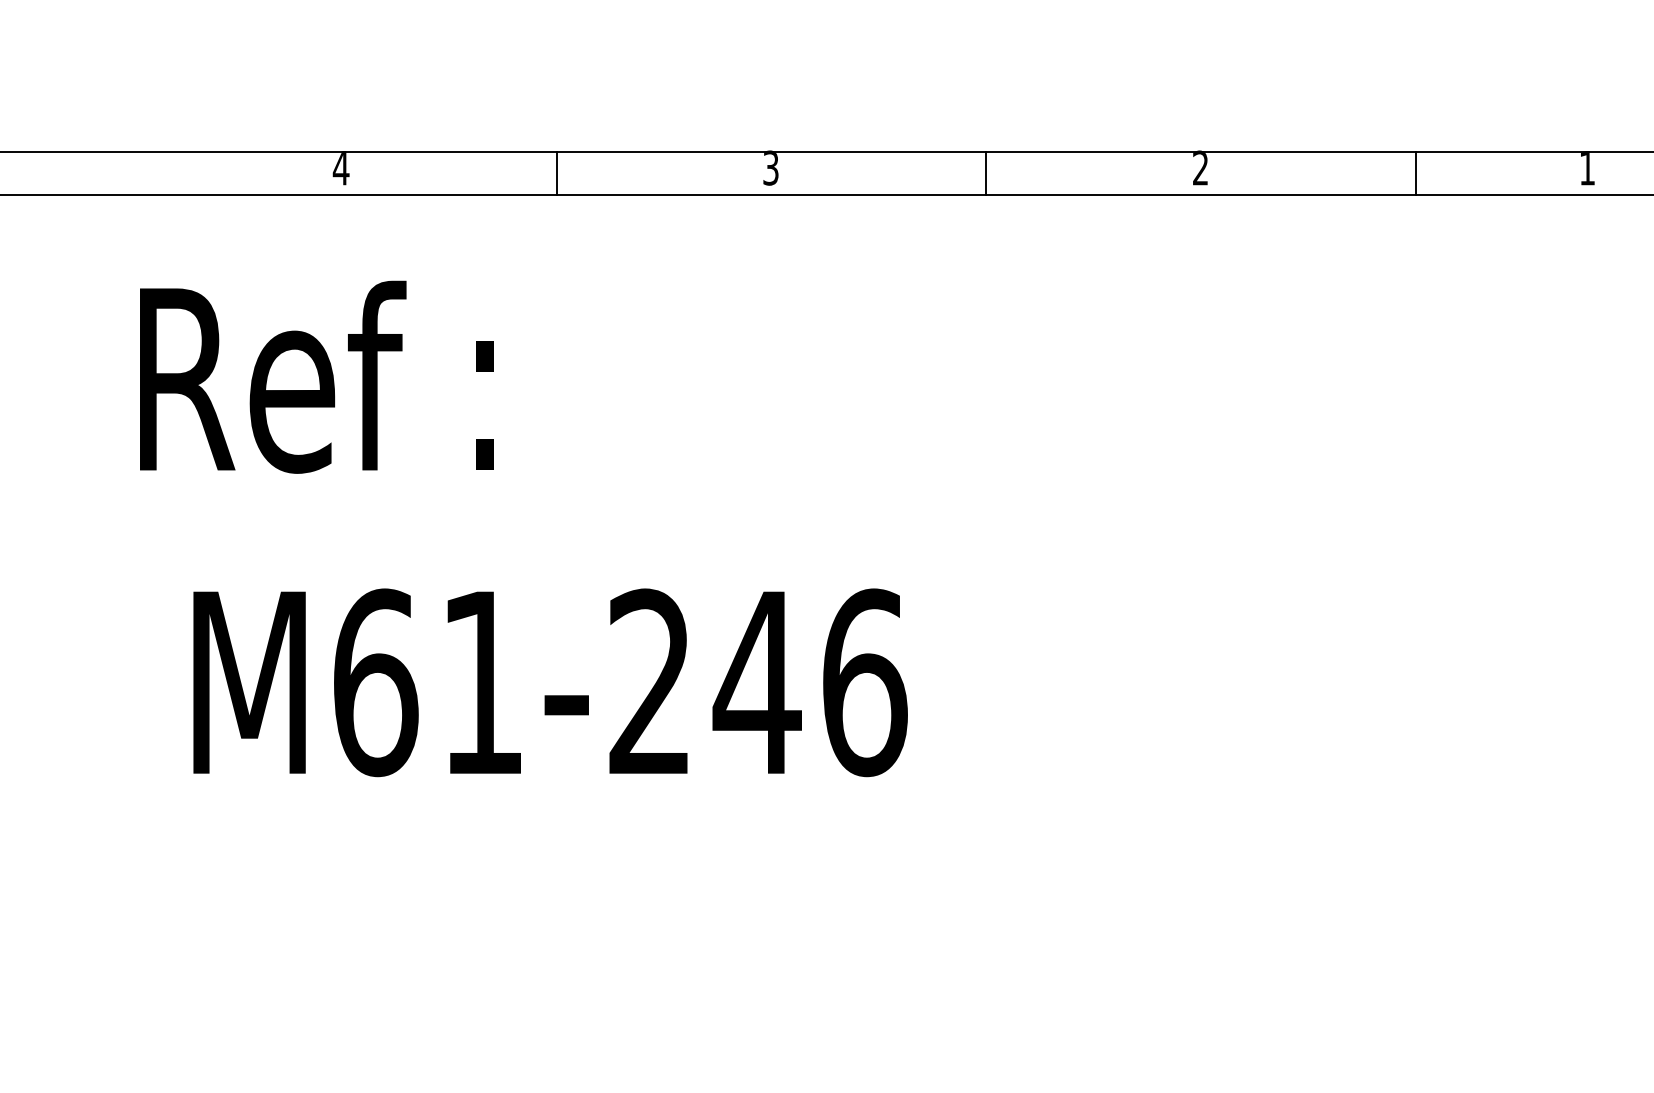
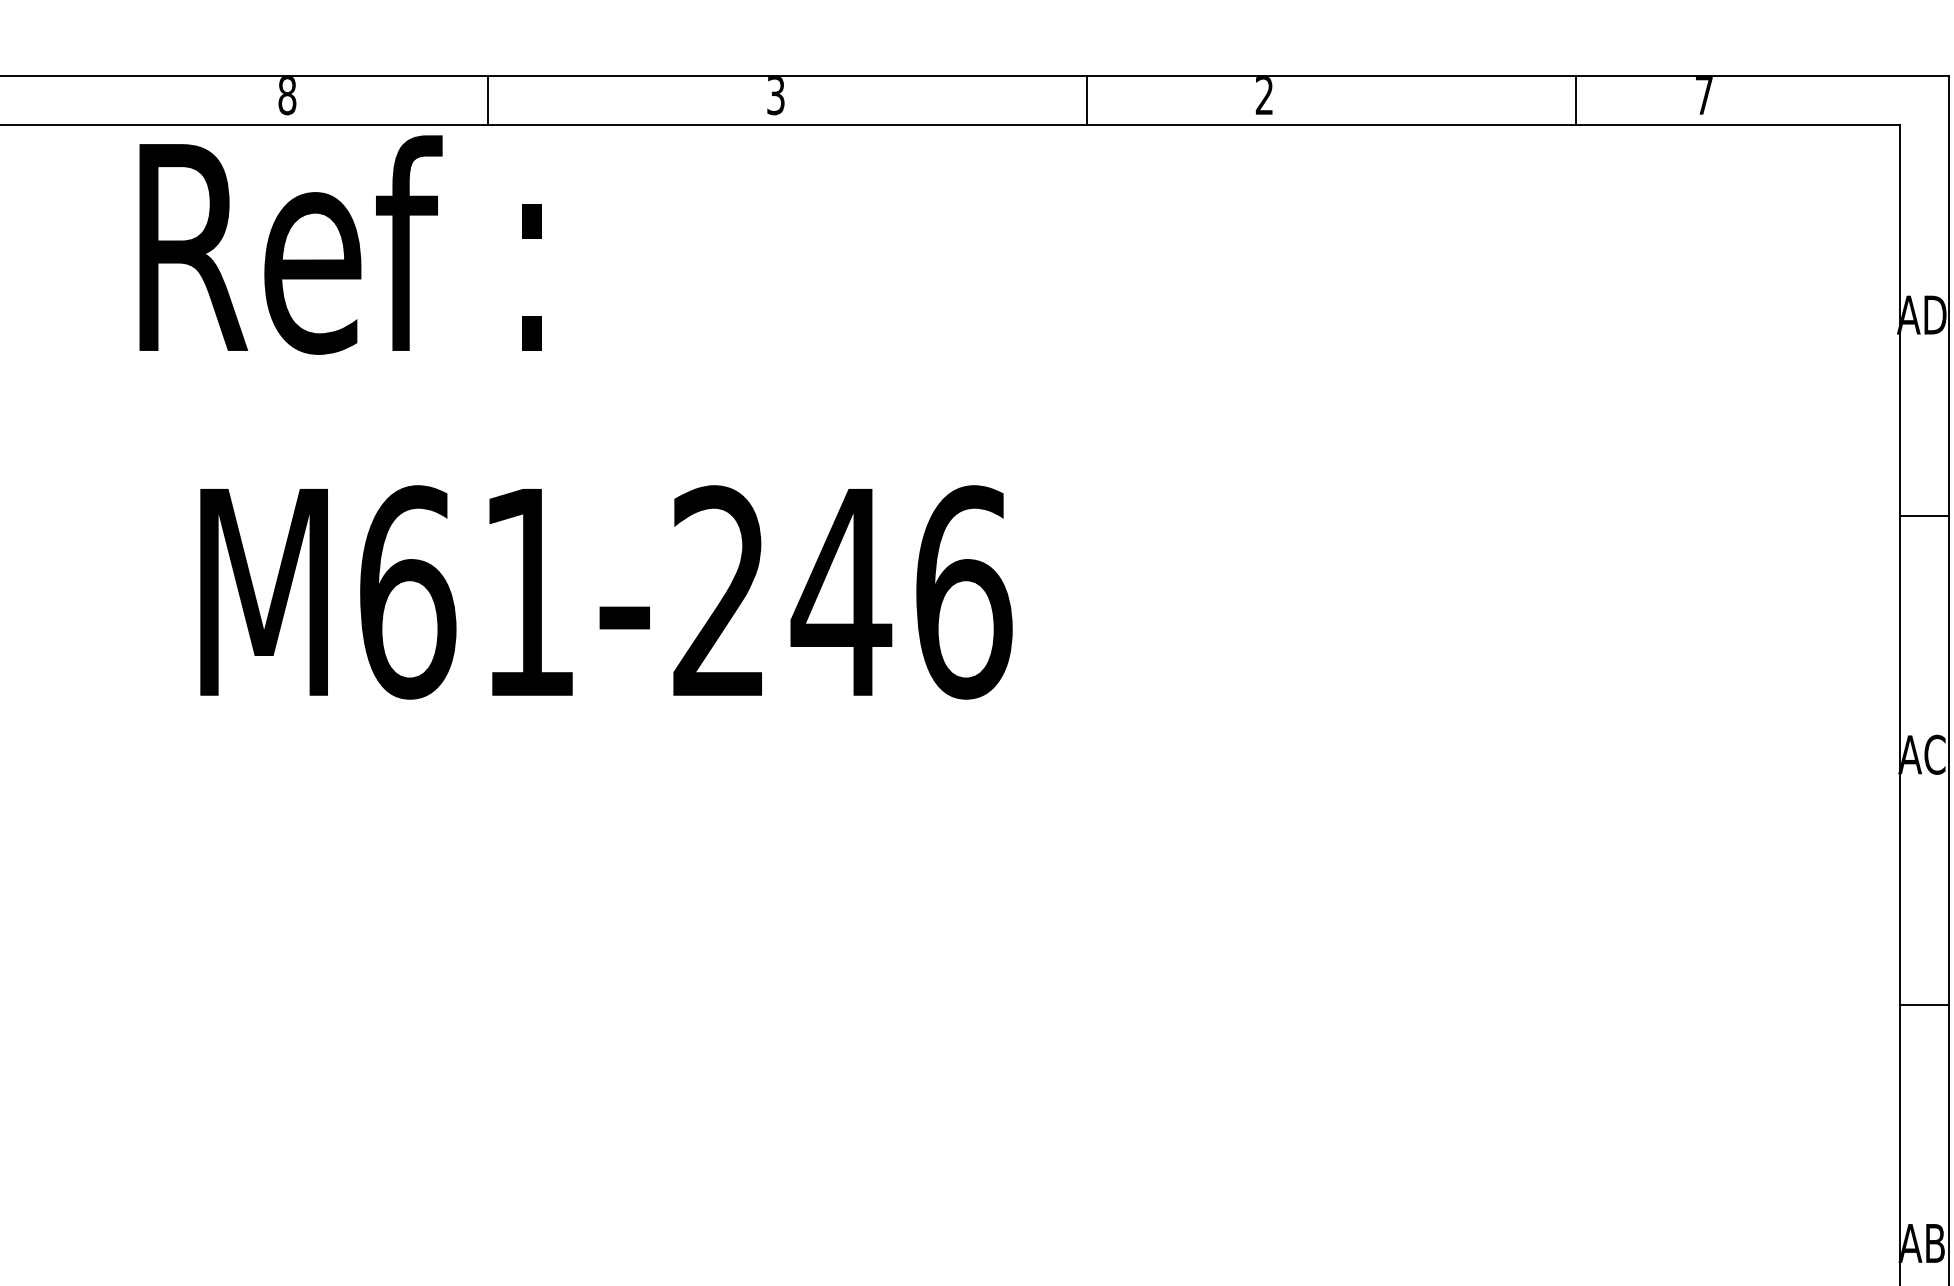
text: (1587, 168) -> (1704, 95), 1 -> 7
text: (340, 169) -> (286, 96), 4 -> 8
line: (556, 172) -> (488, 100), moved
line: (986, 172) -> (1086, 100), moved
line: (1416, 172) -> (1576, 100), moved
text: (523, 528) -> (575, 417), moved

